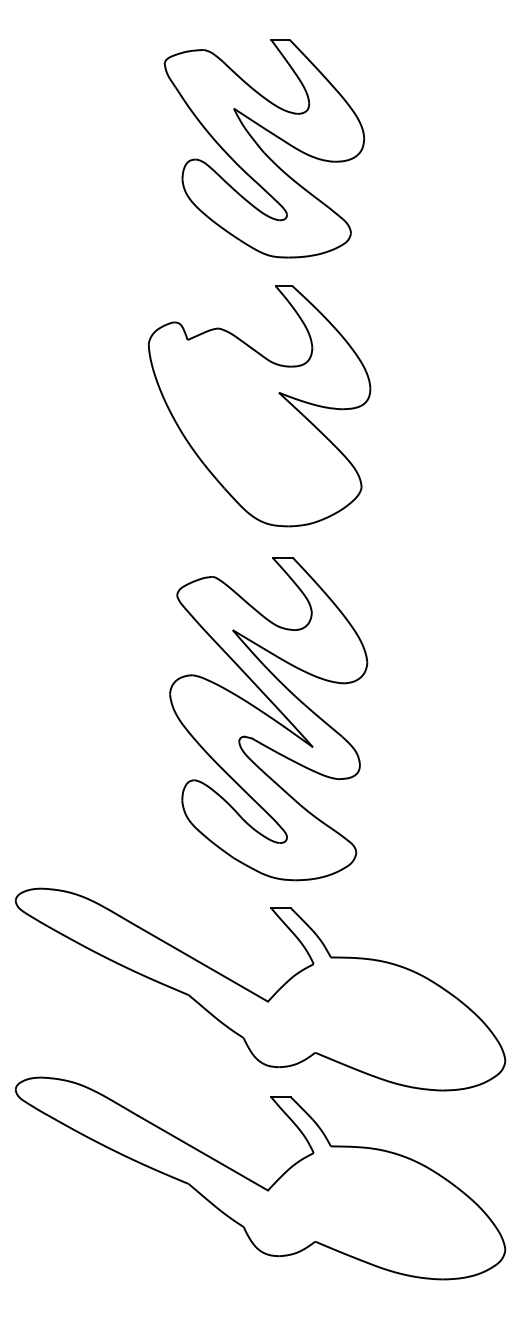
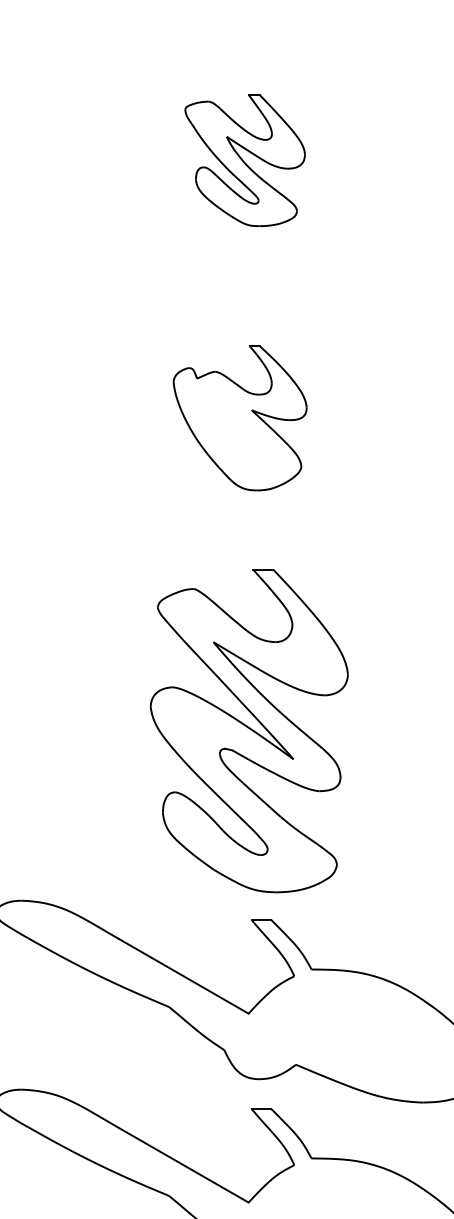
part: (264, 148) -> (245, 160), size x0.6
part: (259, 406) -> (240, 418), size x0.6

